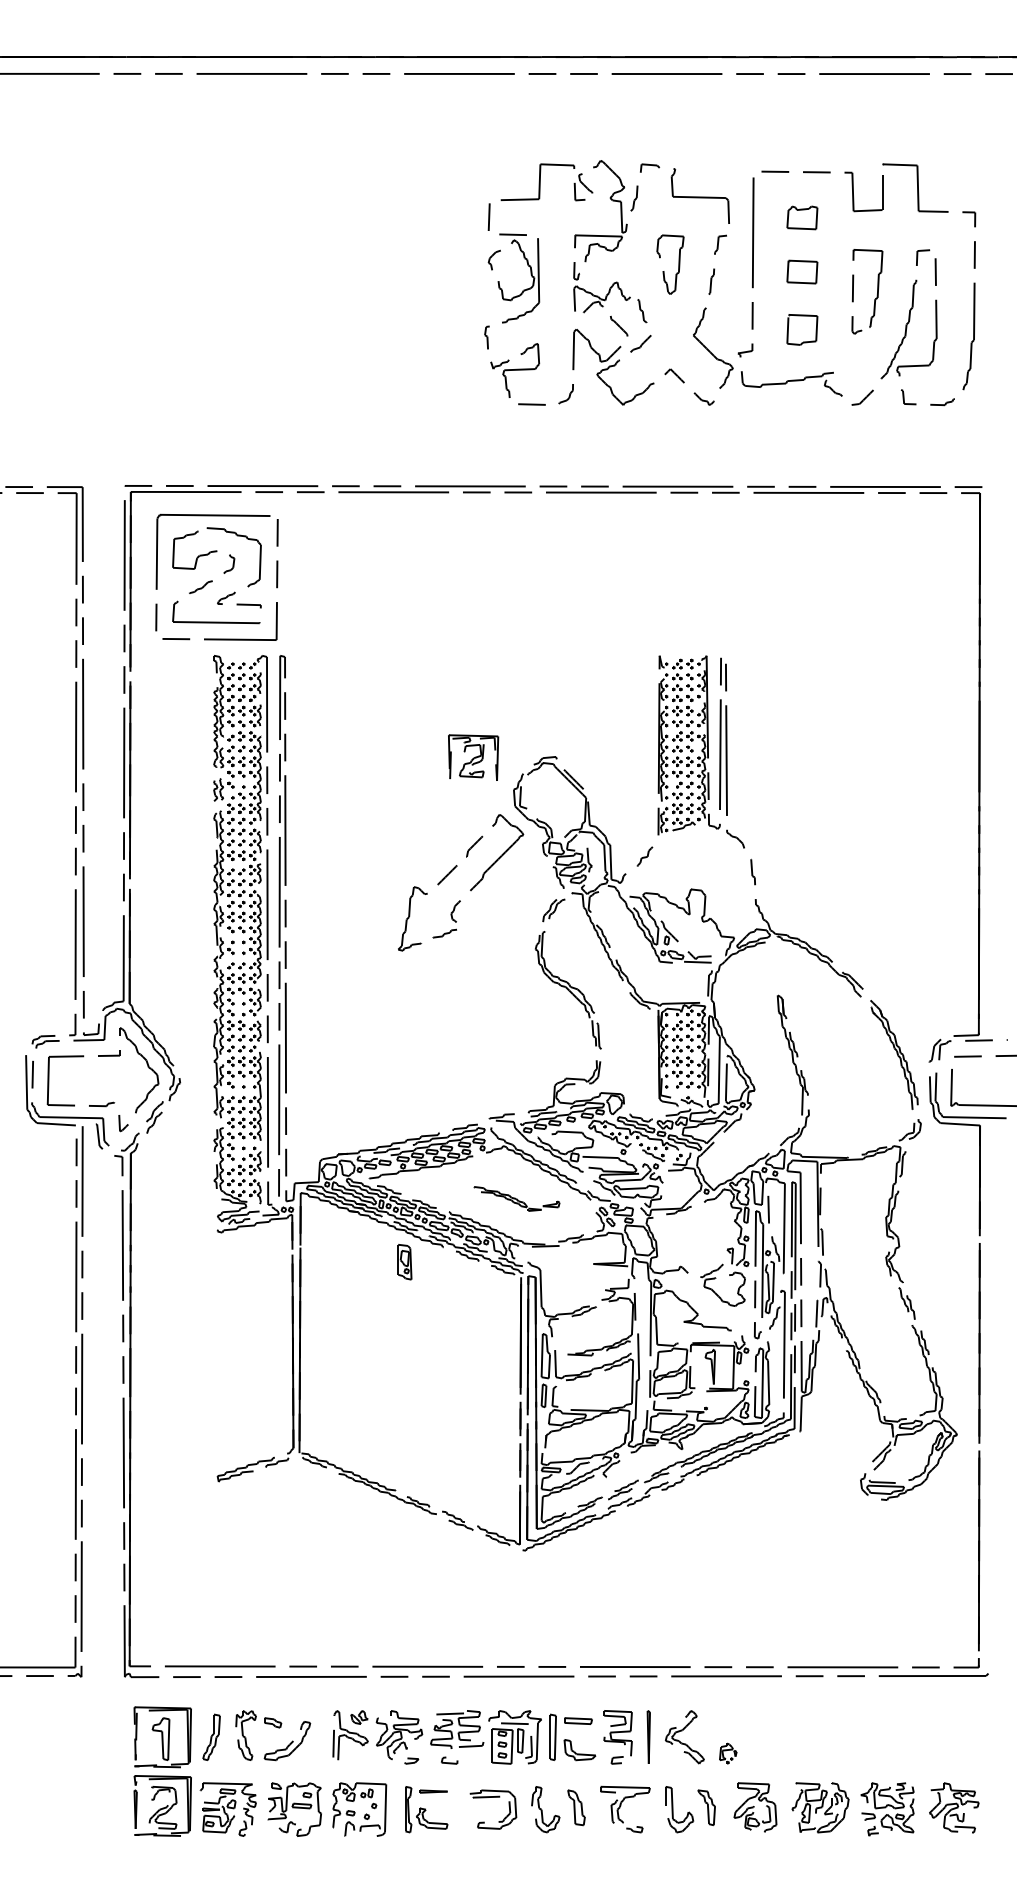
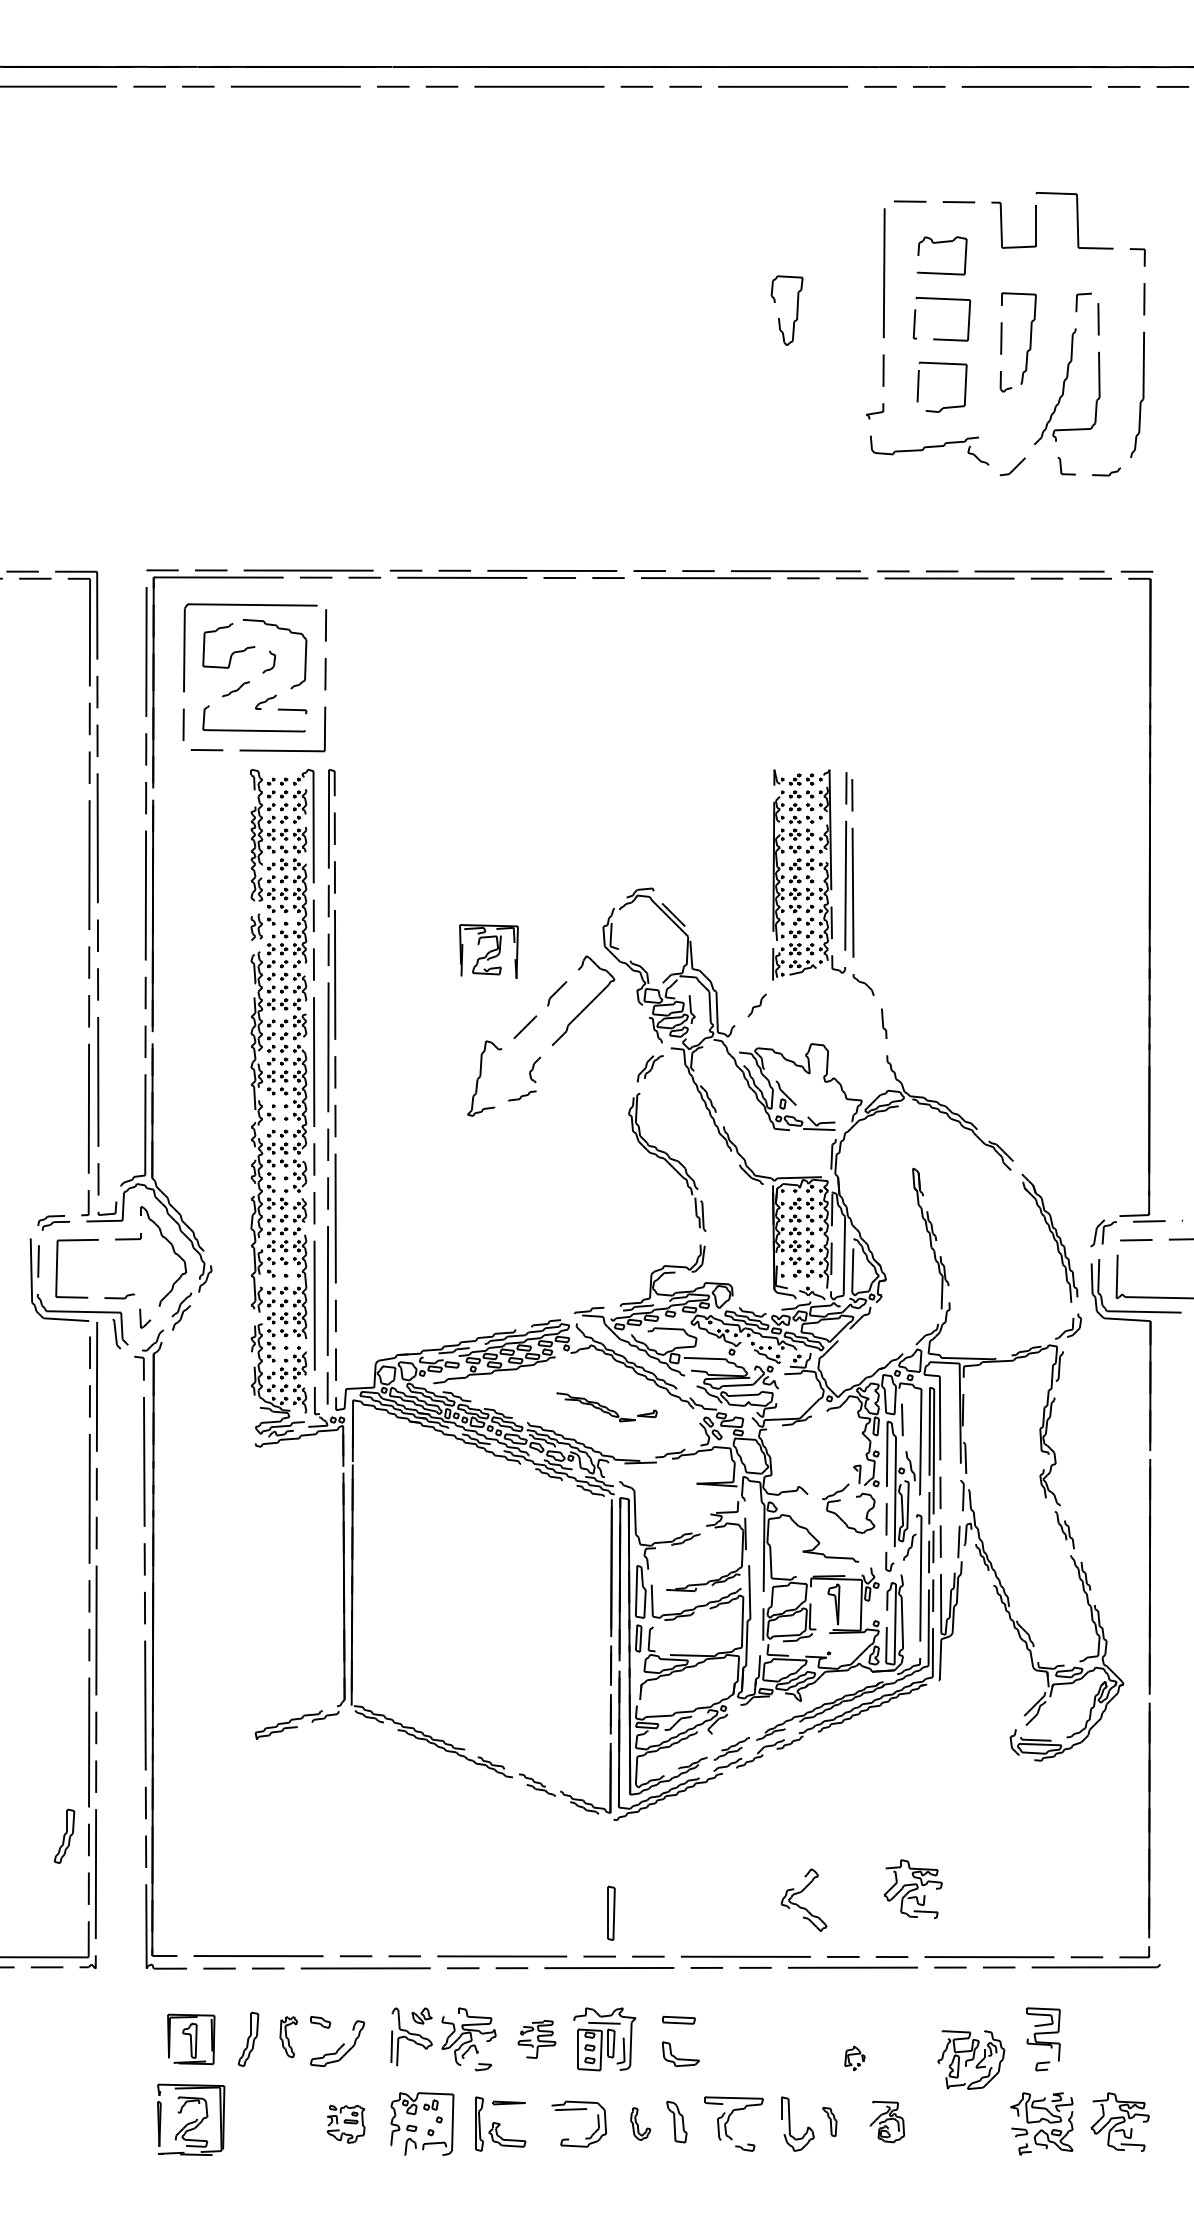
part: (801, 217) -> (941, 255), size x1.4
part: (801, 272) -> (941, 319), size x1.6
part: (608, 283) -> (714, 332), removed
part: (801, 329) -> (941, 386), size x1.4
part: (473, 757) -> (488, 951), moved
part: (404, 1262) -> (475, 1481), removed
part: (54, 1563) -> (64, 1835), added
part: (777, 1608) -> (912, 1888), added
part: (681, 1731) -> (800, 1893), moved
part: (245, 1734) -> (288, 2036), size x0.7
part: (553, 1736) -> (611, 1912), moved
line: (648, 1736) -> (761, 2038), removed
part: (163, 1737) -> (191, 2039), size x0.7
part: (456, 1737) -> (536, 2039), size x0.6
part: (617, 1737) -> (1043, 2039), moved
part: (706, 1807) -> (829, 2121), size x0.7
part: (755, 1807) -> (886, 2121), size x0.7
part: (820, 1807) -> (971, 2059), moved
part: (227, 1809) -> (267, 2123), removed
part: (294, 1809) -> (345, 2124), size x0.6
part: (545, 1809) -> (640, 2123), size x0.6

